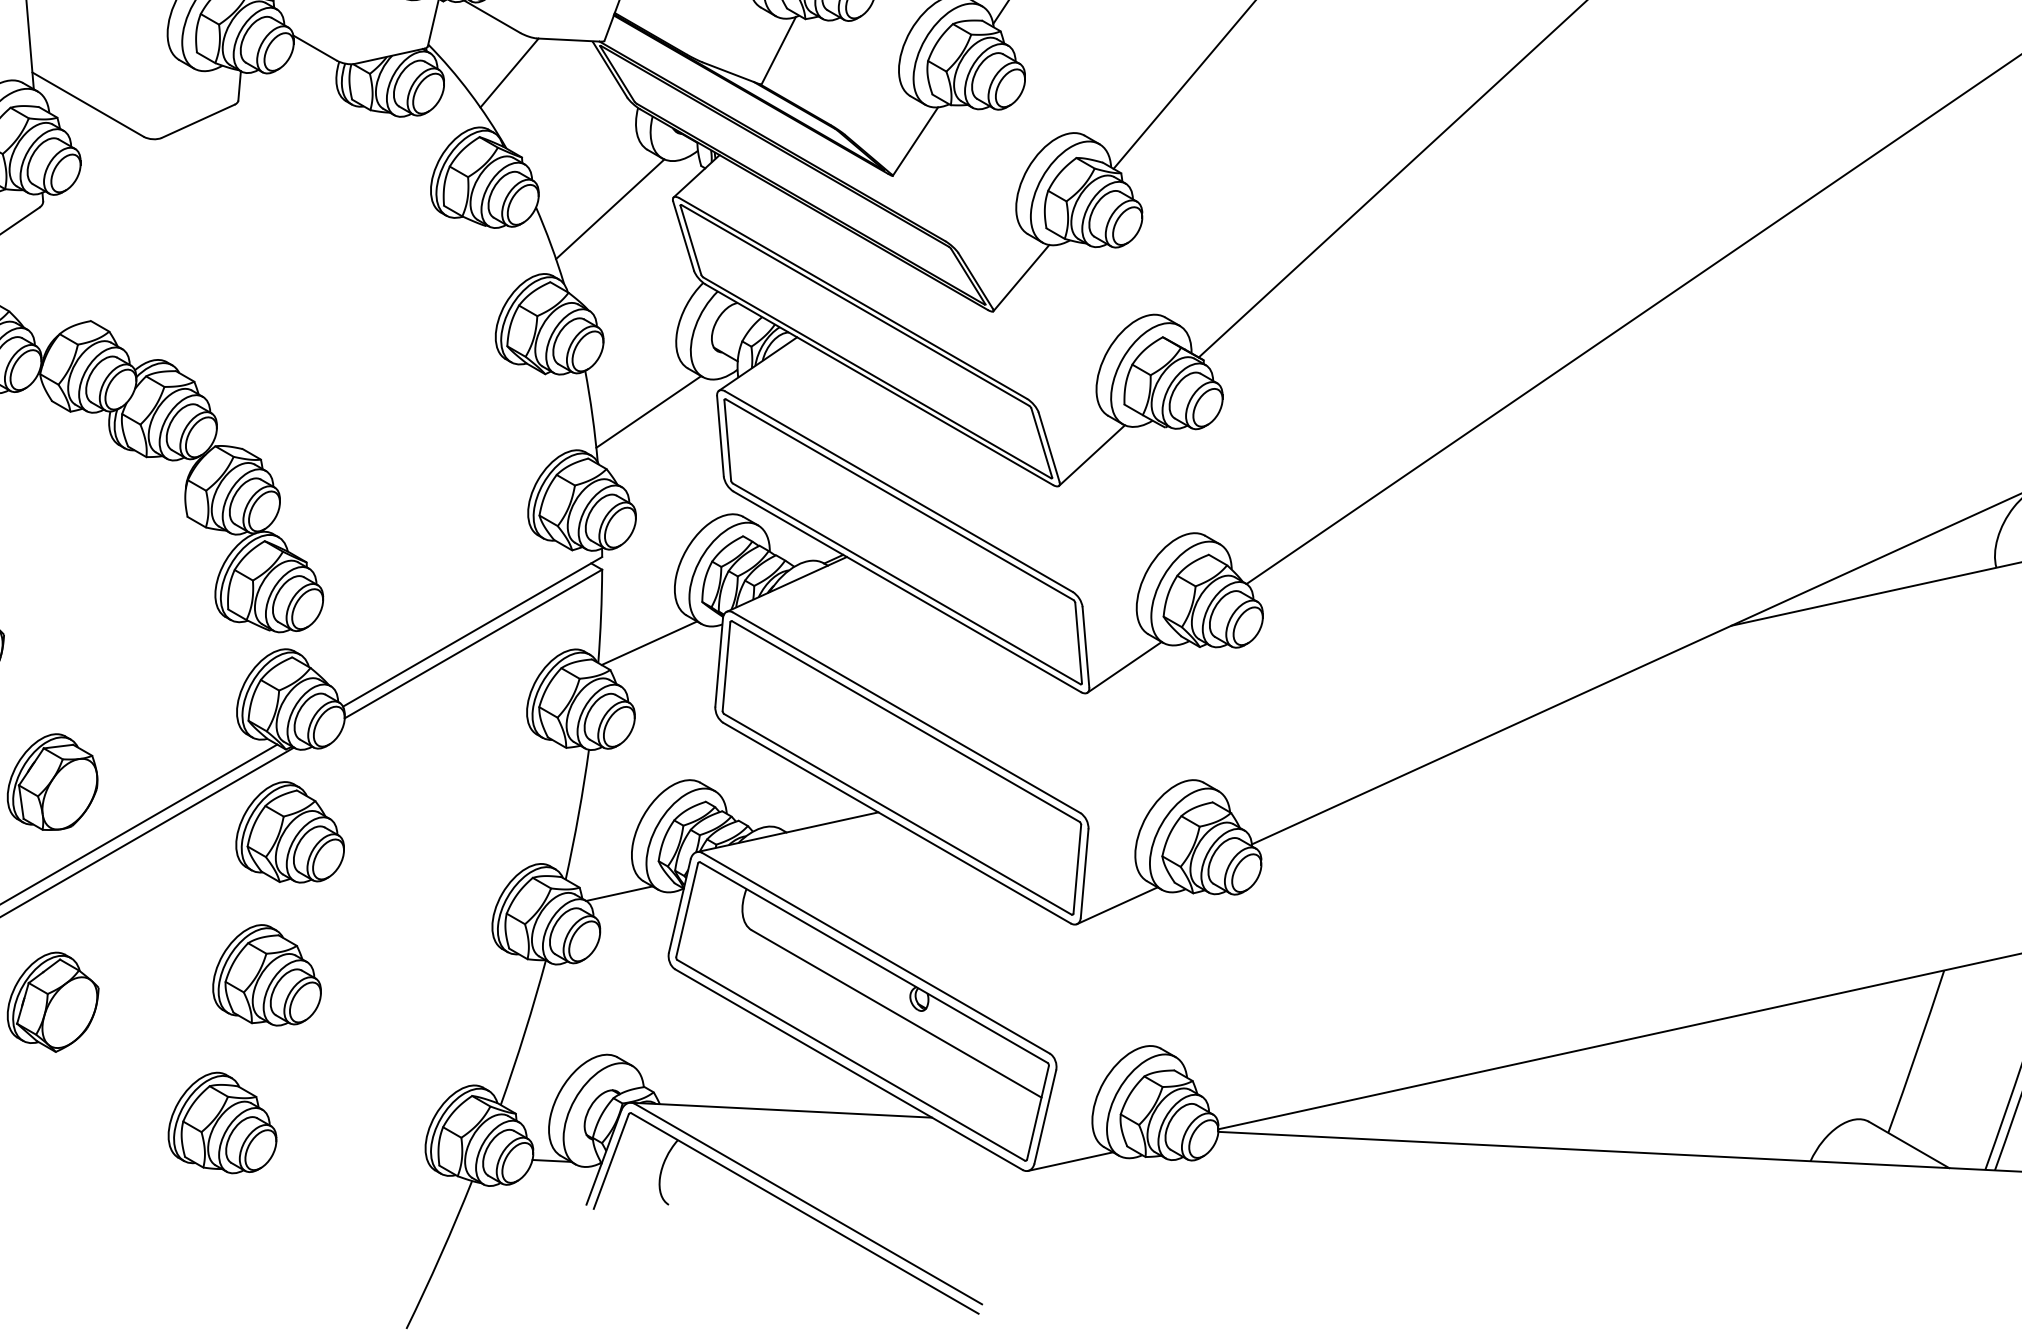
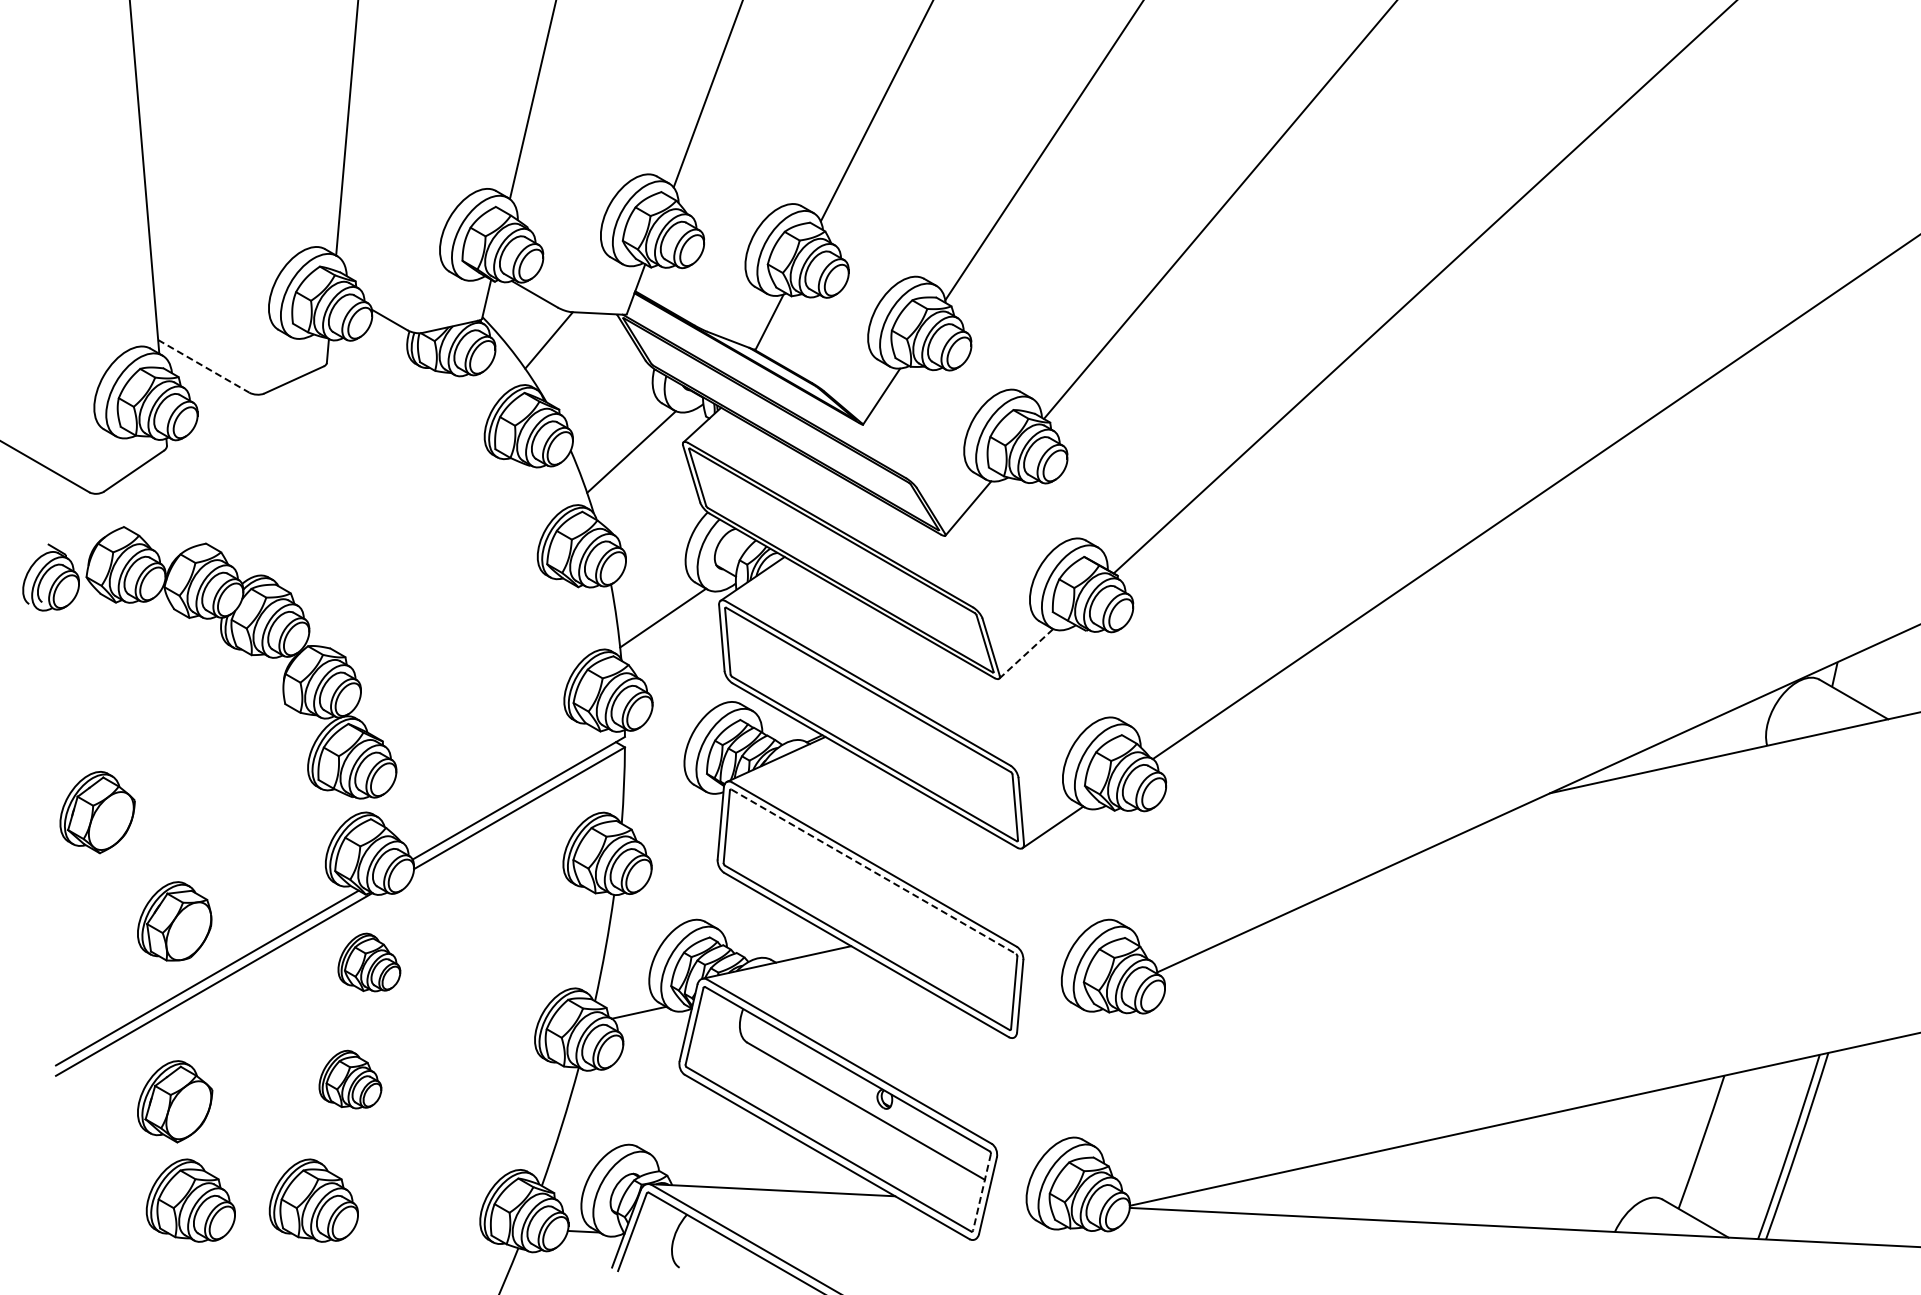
line: (87, 104) -> (203, 366), solid -> dashed
line: (1092, 455) -> (1026, 653), solid -> dashed
line: (649, 643) -> (663, 807), removed
line: (906, 722) -> (874, 872), solid -> dashed
part: (290, 832) -> (369, 962), size x0.7
line: (1117, 905) -> (1047, 1022), removed
part: (267, 975) -> (350, 1079), size x0.7
line: (1037, 1113) -> (981, 1192), solid -> dashed
part: (71, 1122) -> (190, 1200), added
line: (1070, 1160) -> (1008, 1231), removed

